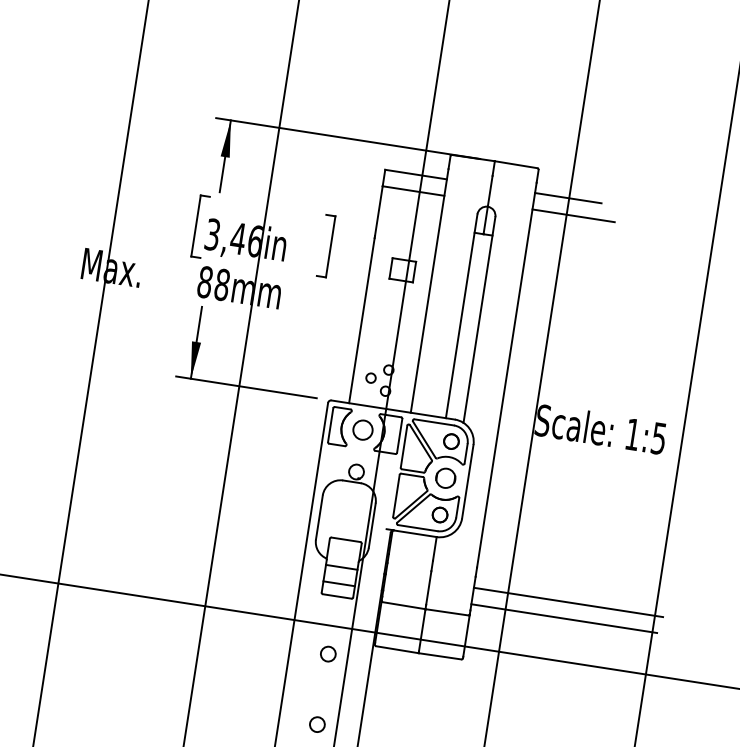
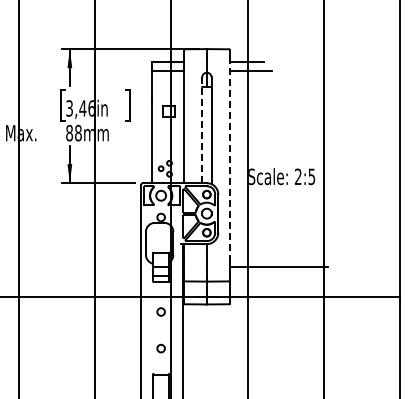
line: (462, 316) -> (202, 130), solid -> dashed
line: (506, 374) -> (229, 156), solid -> dashed
text: (633, 433) -> (298, 176), 1:5 -> 2:5
line: (563, 618) -> (277, 275), removed

